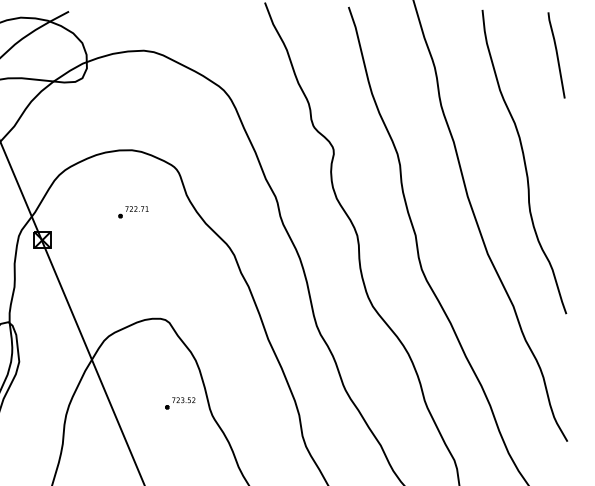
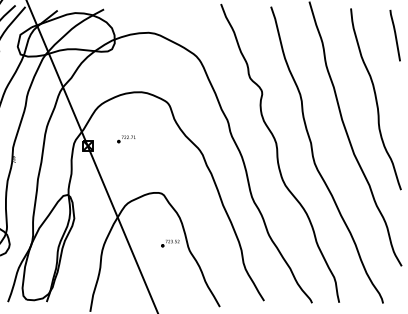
part: (133, 212) -> (126, 139), moved

